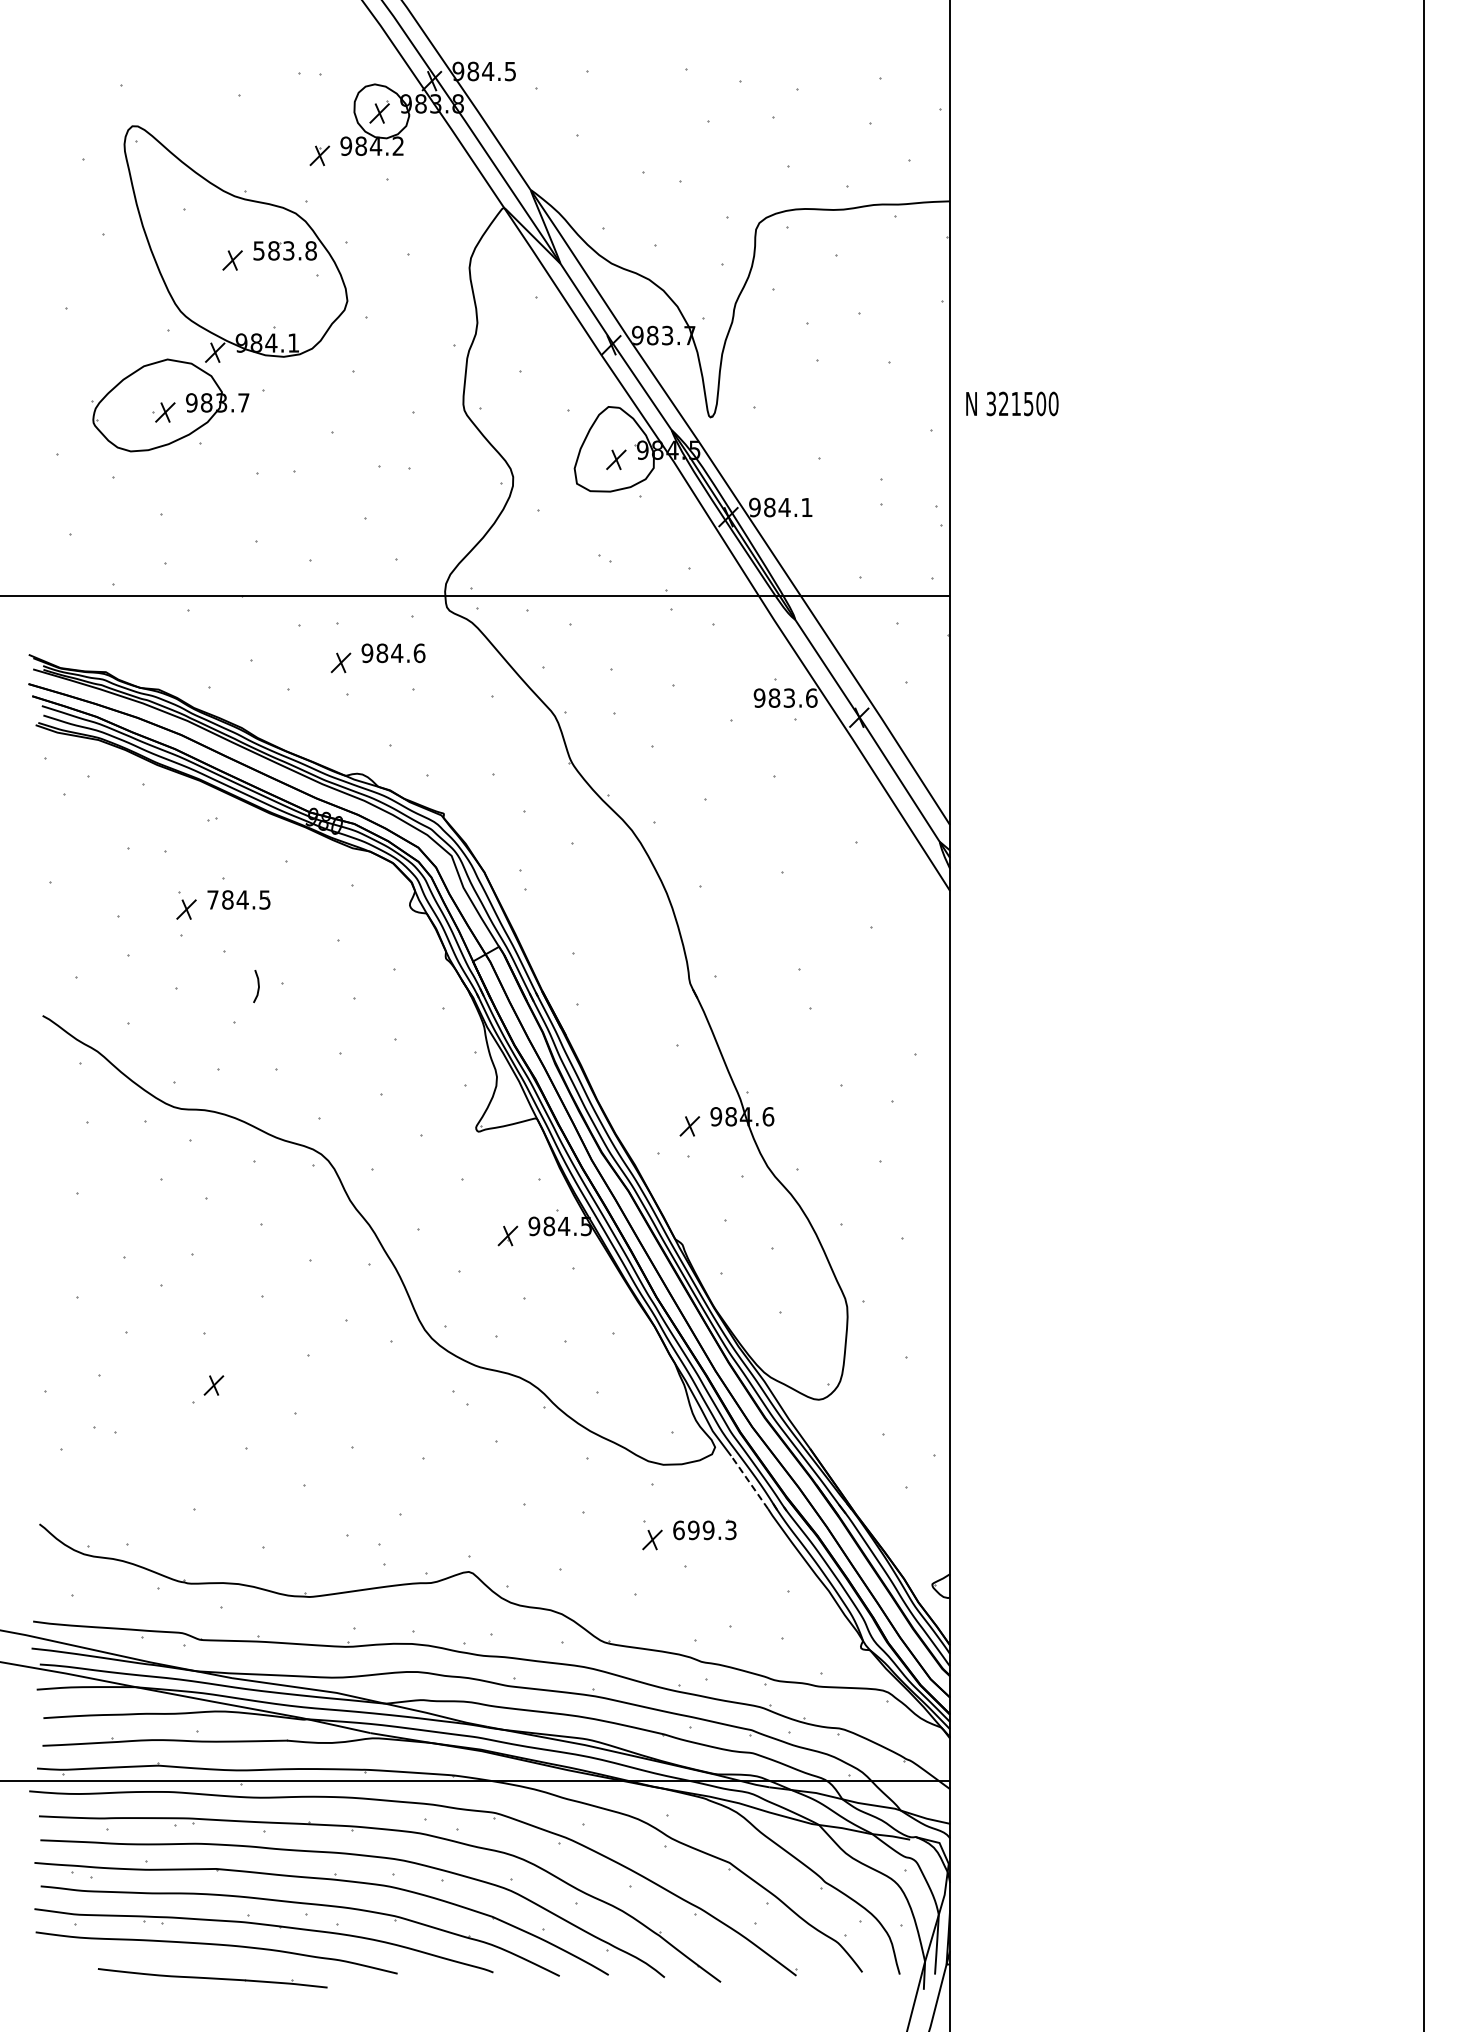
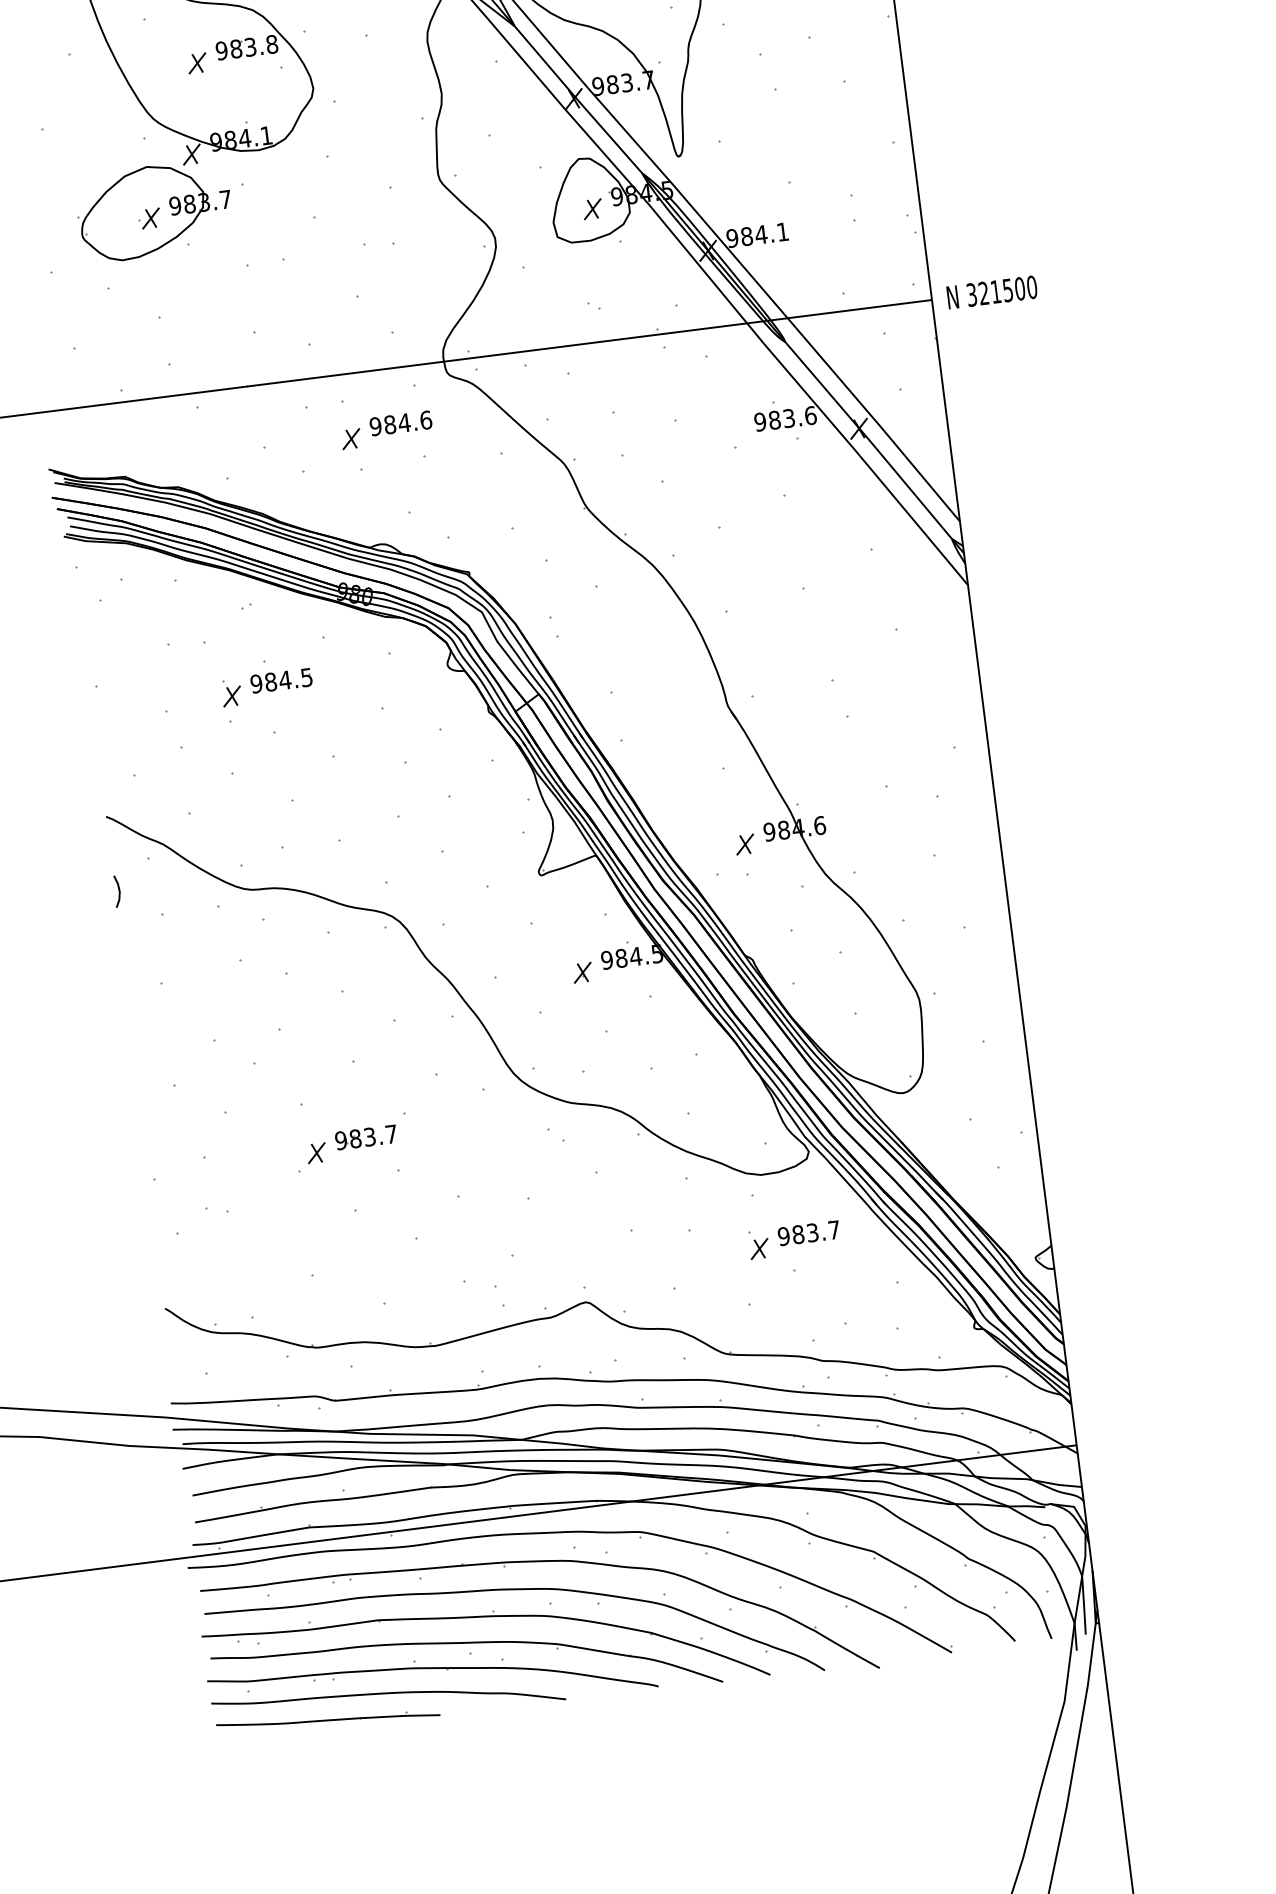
text: (258, 250) -> (221, 50), 583.8 -> 983.8
text: (1012, 403) -> (992, 291), moved
text: (212, 899) -> (256, 683), 784.5 -> 984.5
line: (258, 986) -> (119, 891), moved
part: (265, 1375) -> (365, 1137), added
line: (749, 1482) -> (846, 1181), dashed -> solid
text: (704, 1530) -> (808, 1233), 699.3 -> 983.7
part: (212, 1978) -> (328, 1720), moved

